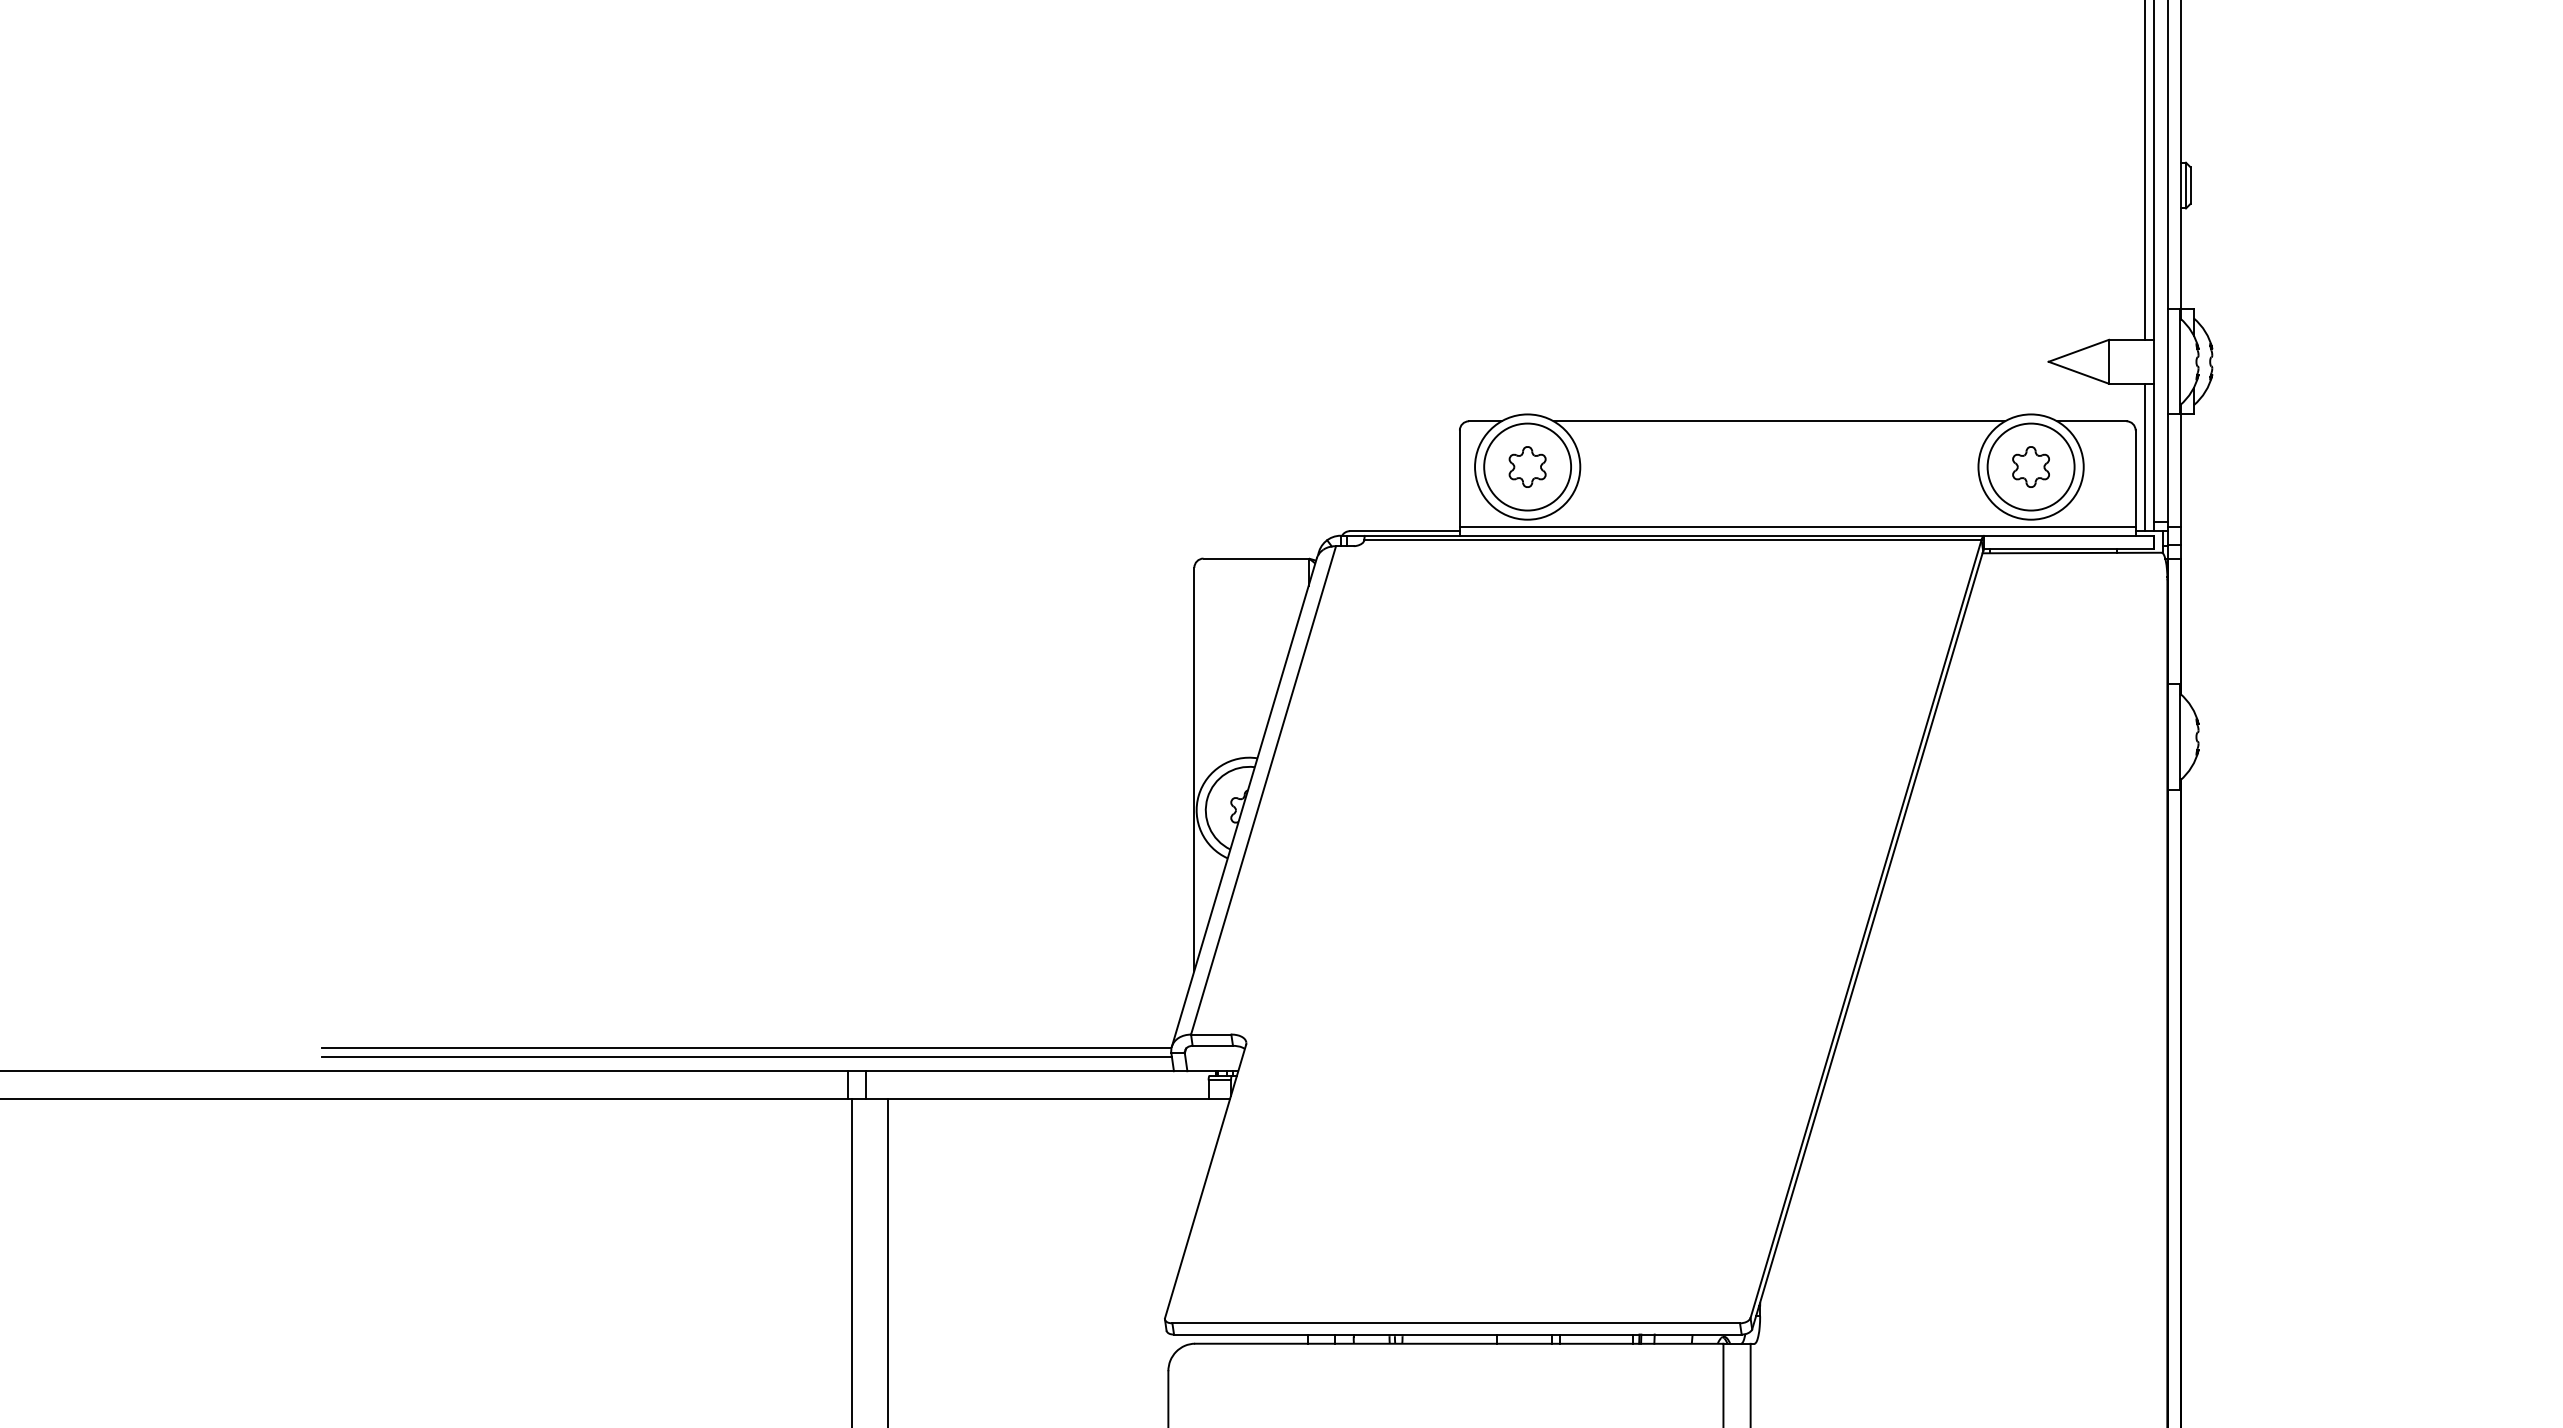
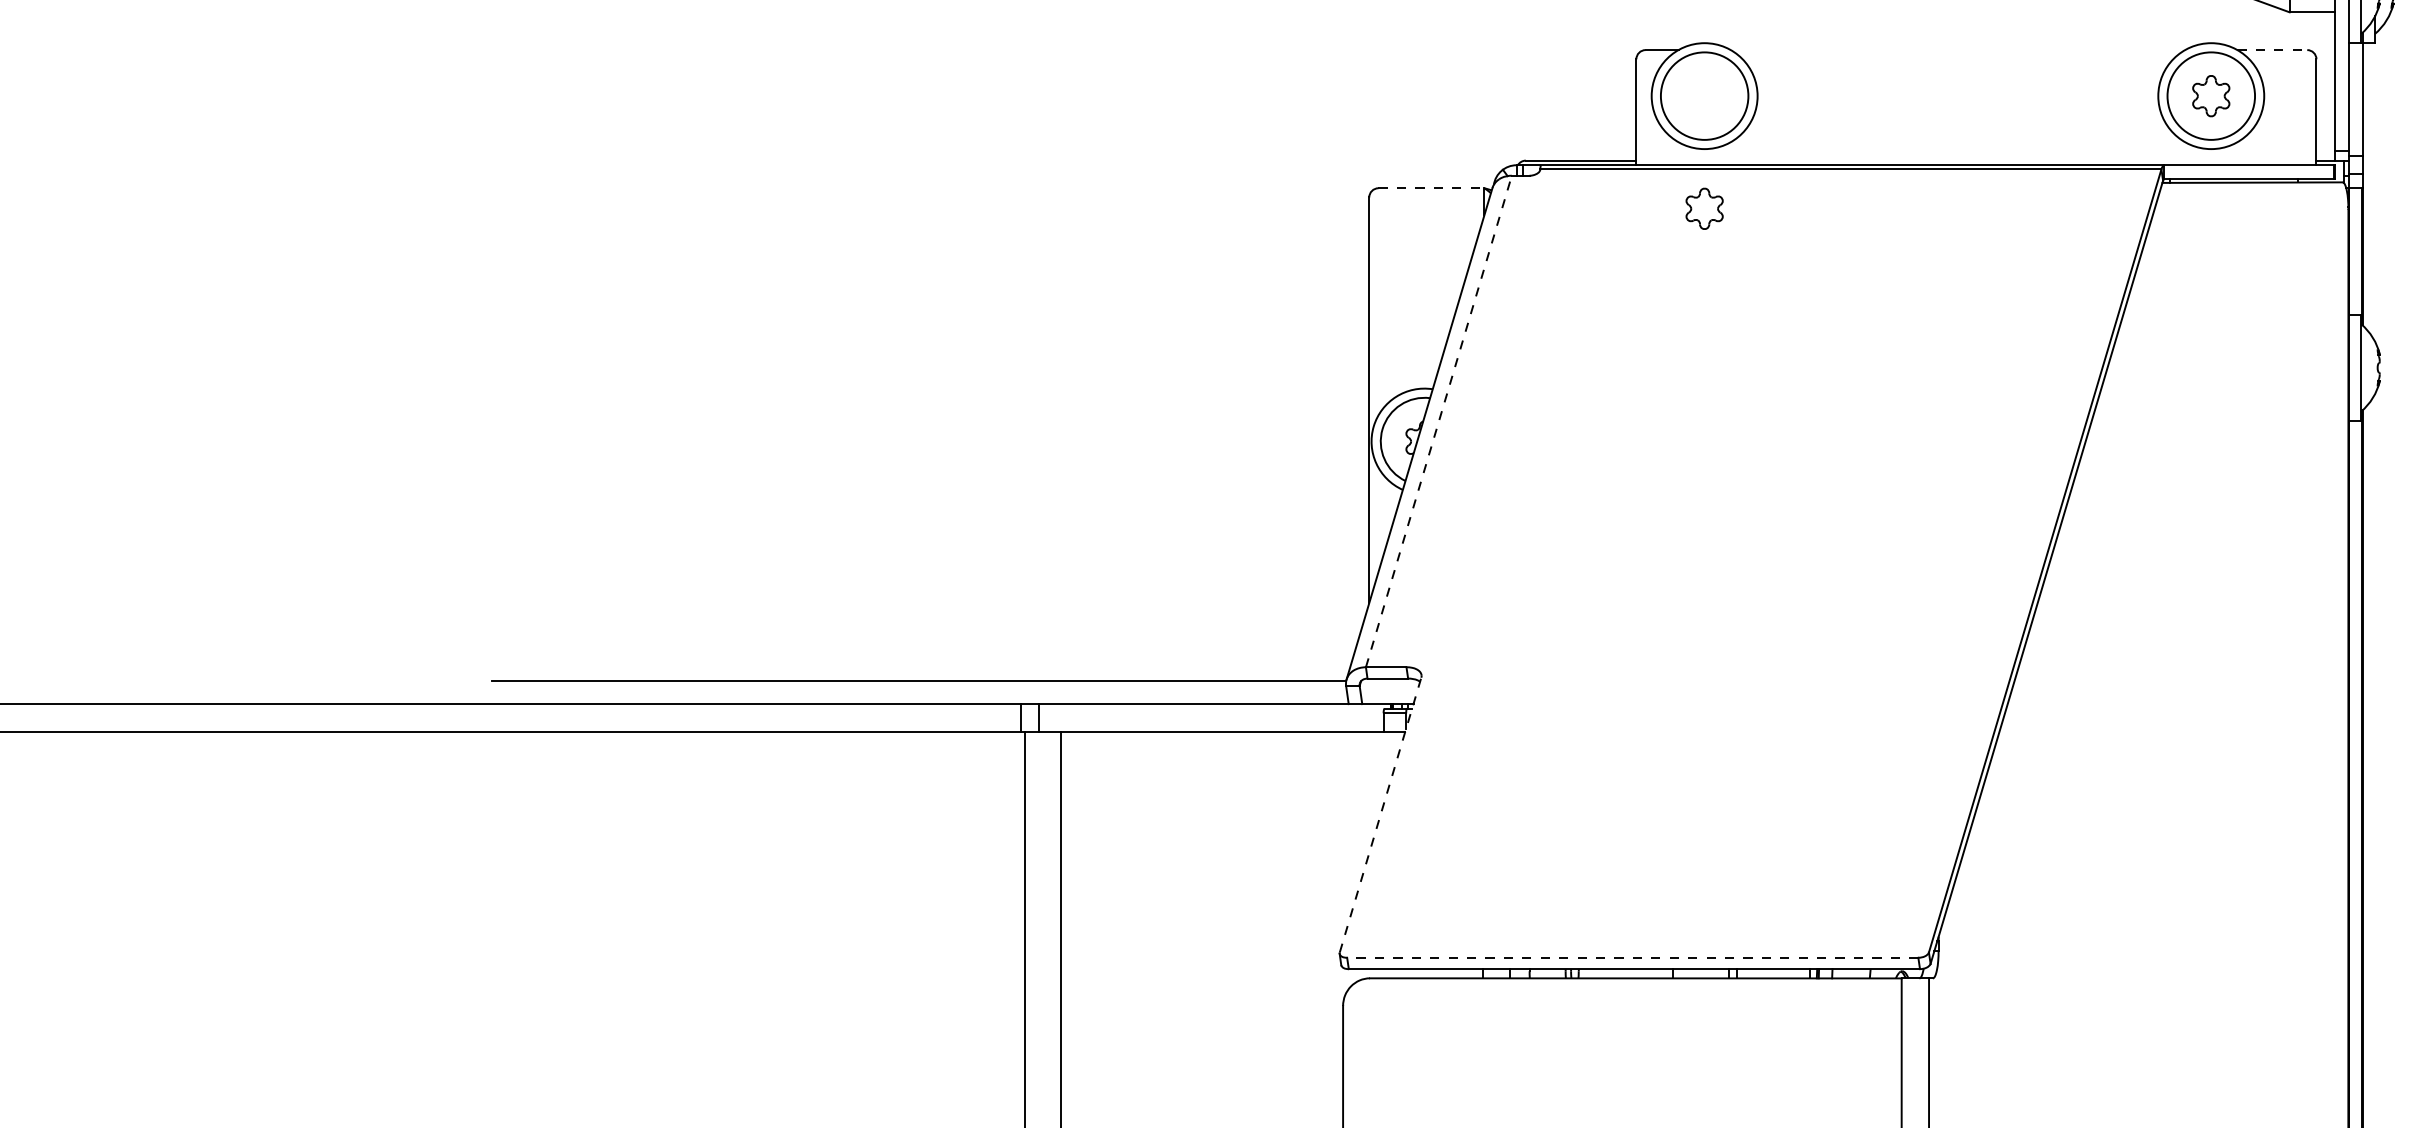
line: (1779, 421) -> (1958, 50), removed
line: (2091, 421) -> (2272, 50), solid -> dashed
line: (2144, 457) -> (2325, 86), removed
part: (1527, 466) -> (1704, 208), moved
line: (1797, 526) -> (1976, 155), removed
line: (1256, 558) -> (1431, 188), solid -> dashed
line: (1263, 790) -> (1438, 421), solid -> dashed
line: (746, 1057) -> (918, 690), removed
line: (1205, 1181) -> (1380, 815), solid -> dashed
line: (1456, 1323) -> (1633, 957), solid -> dashed

